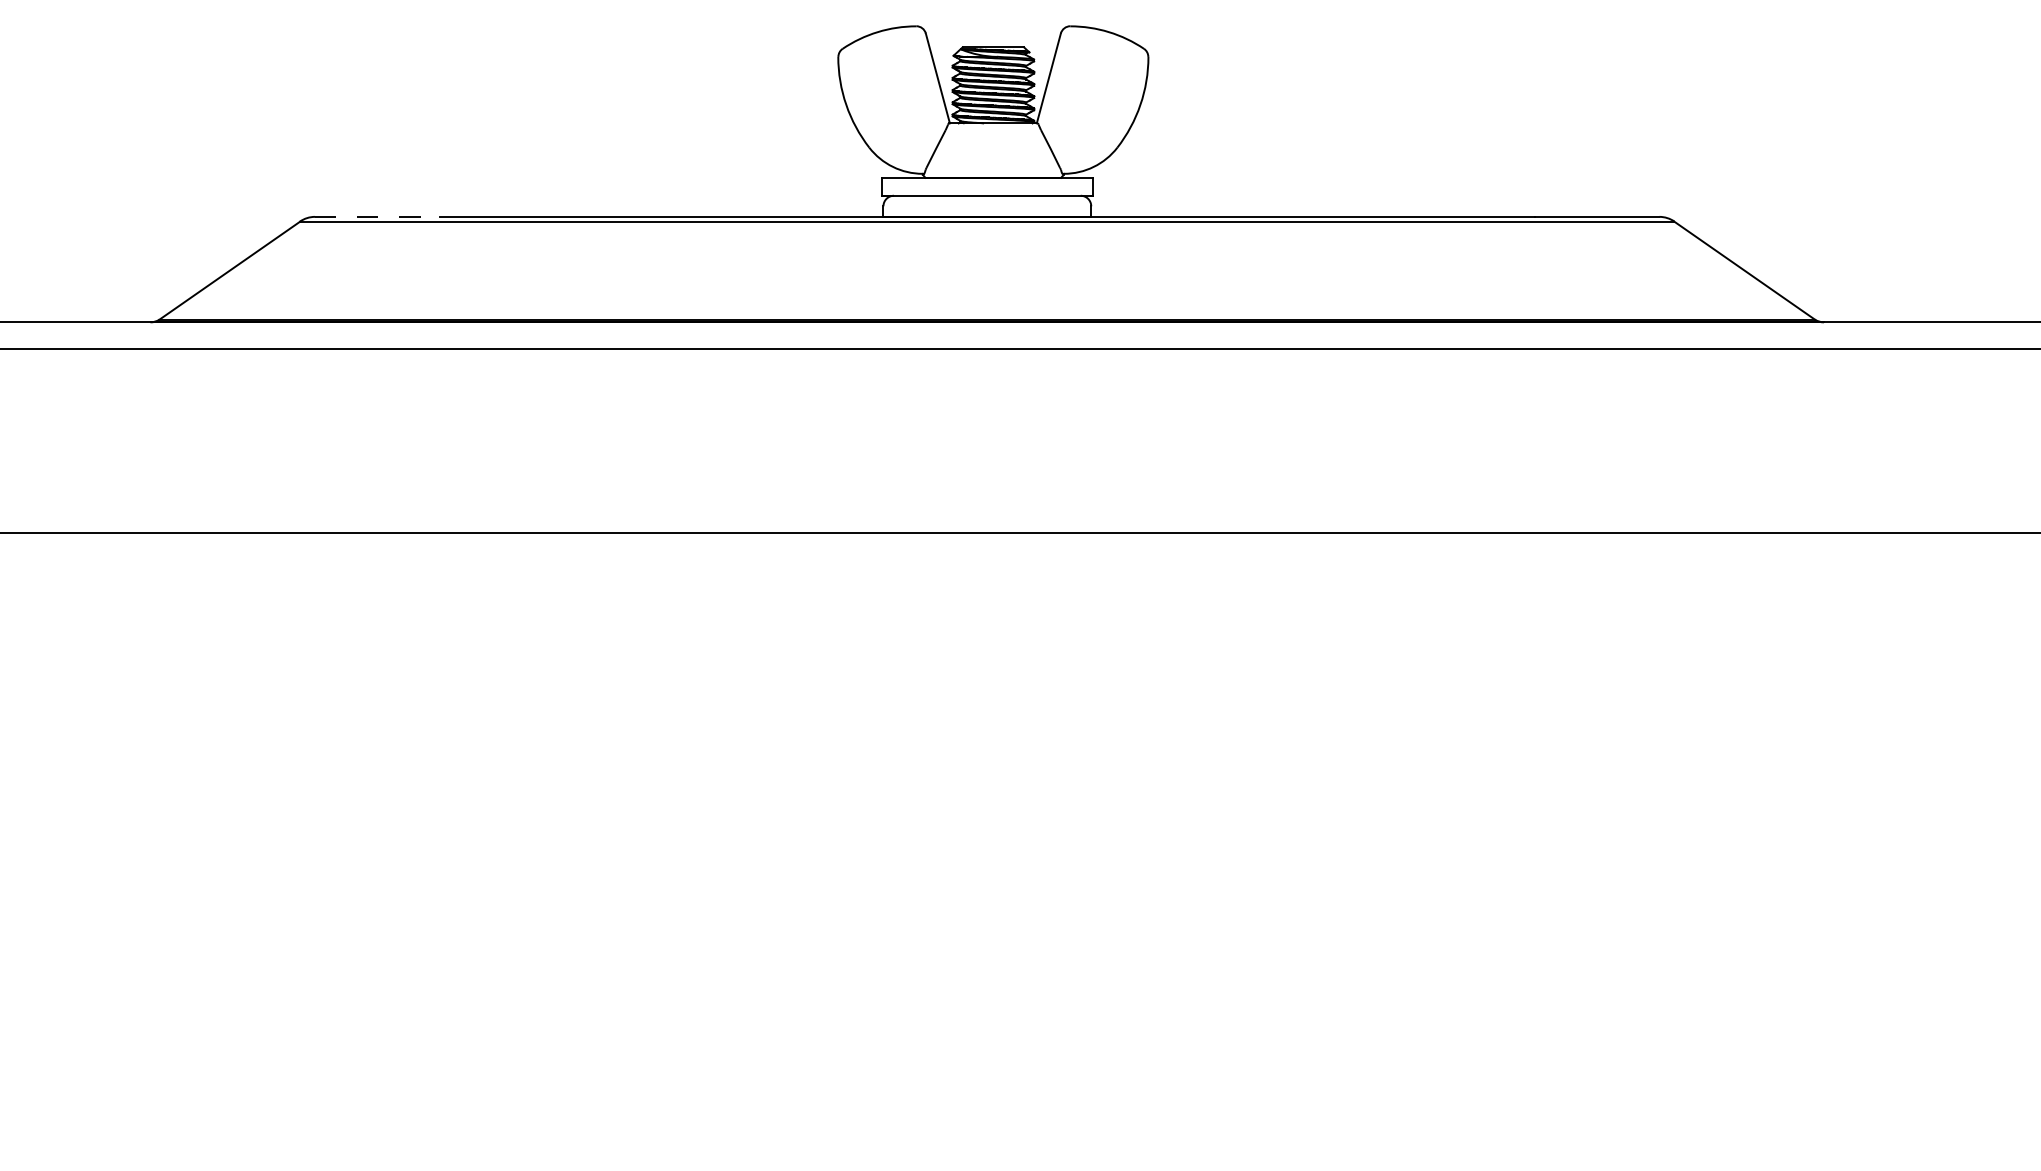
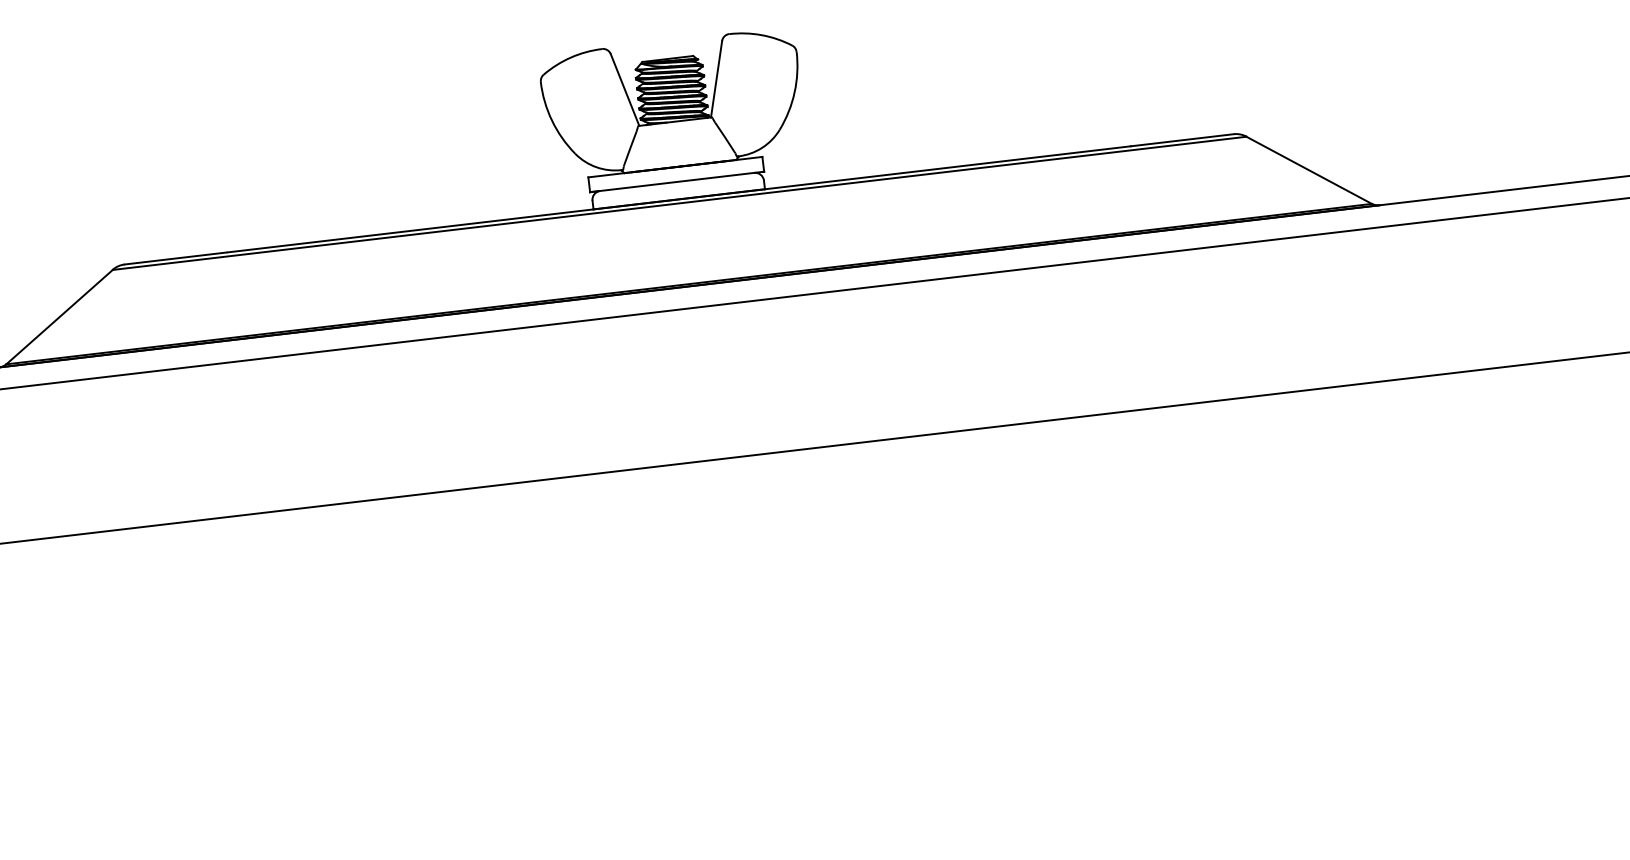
line: (376, 216) -> (175, 258), dashed -> solid

